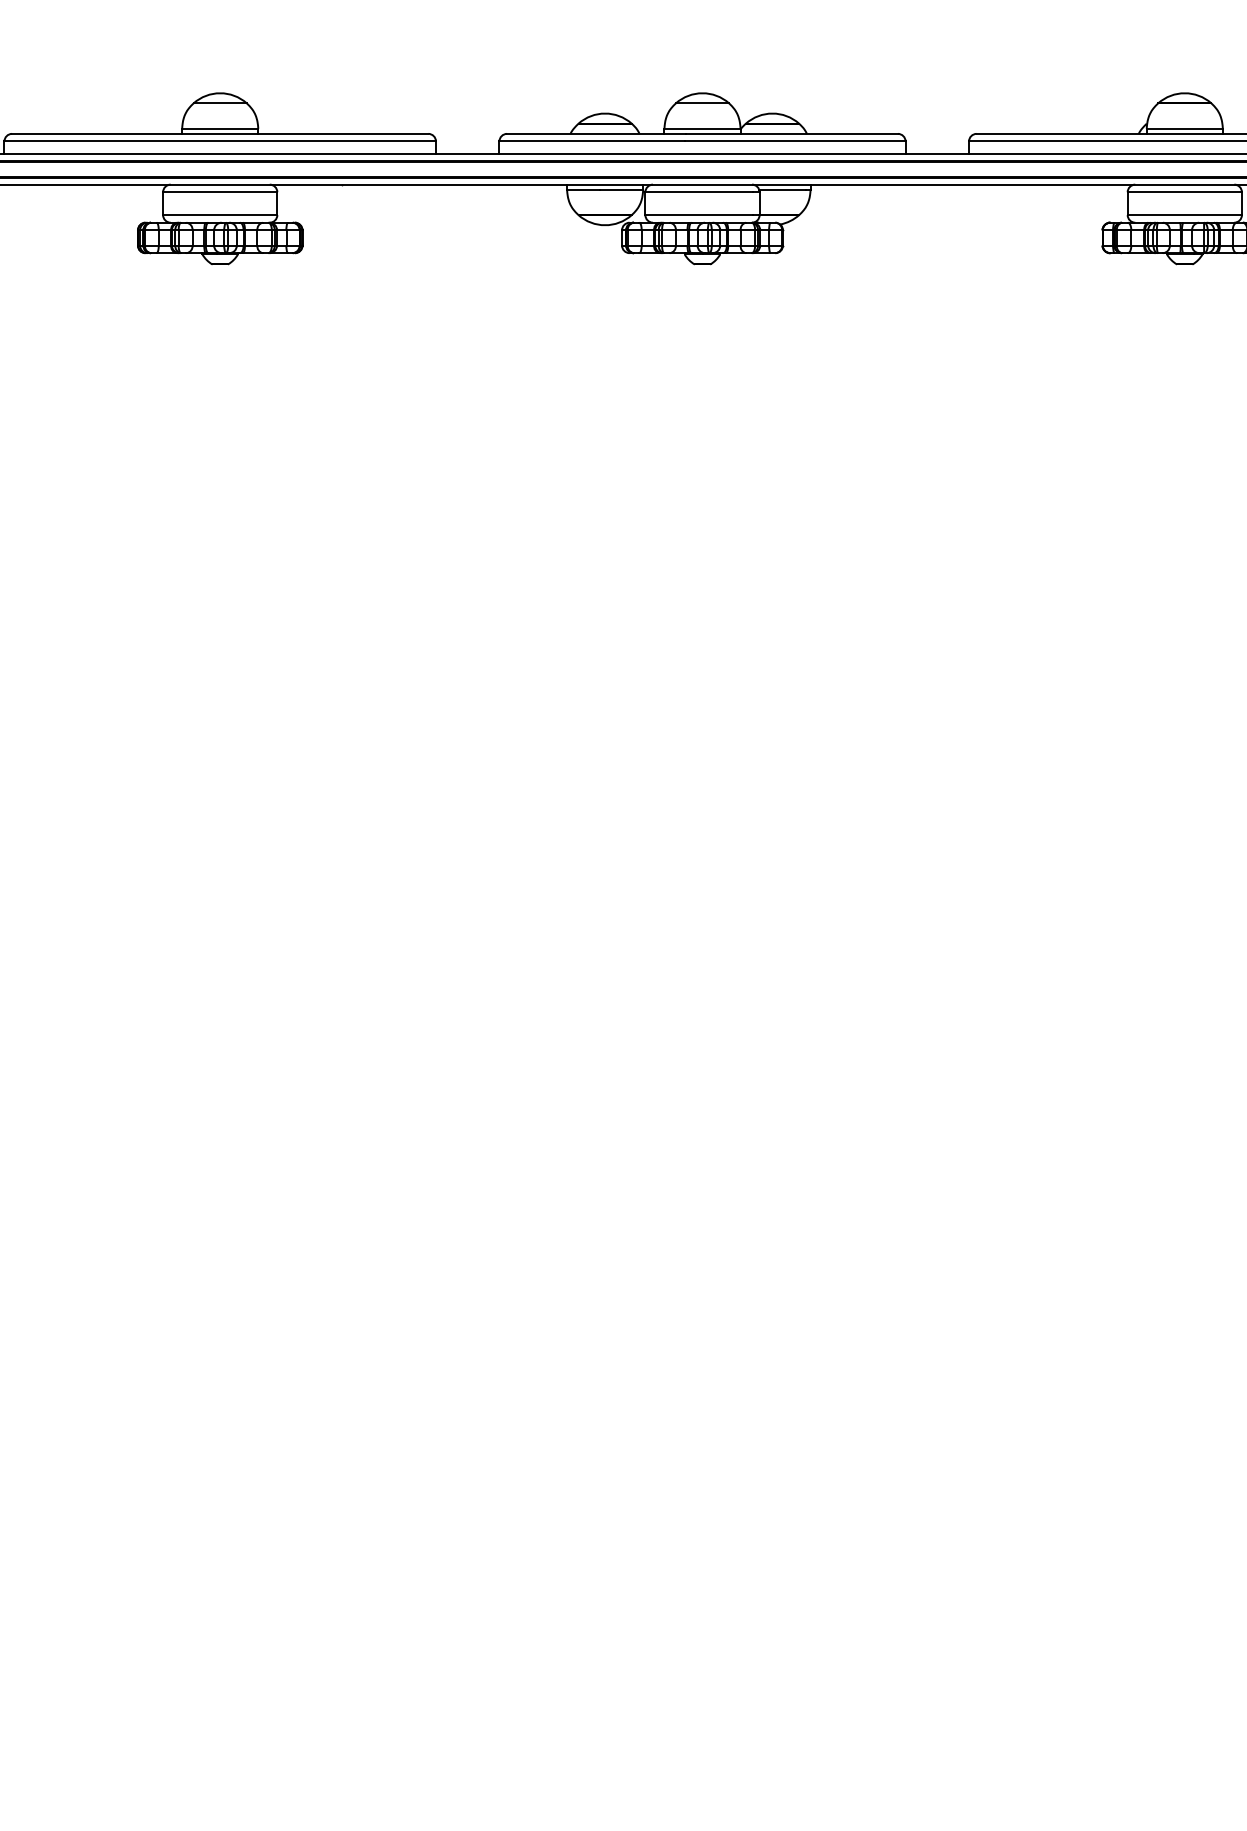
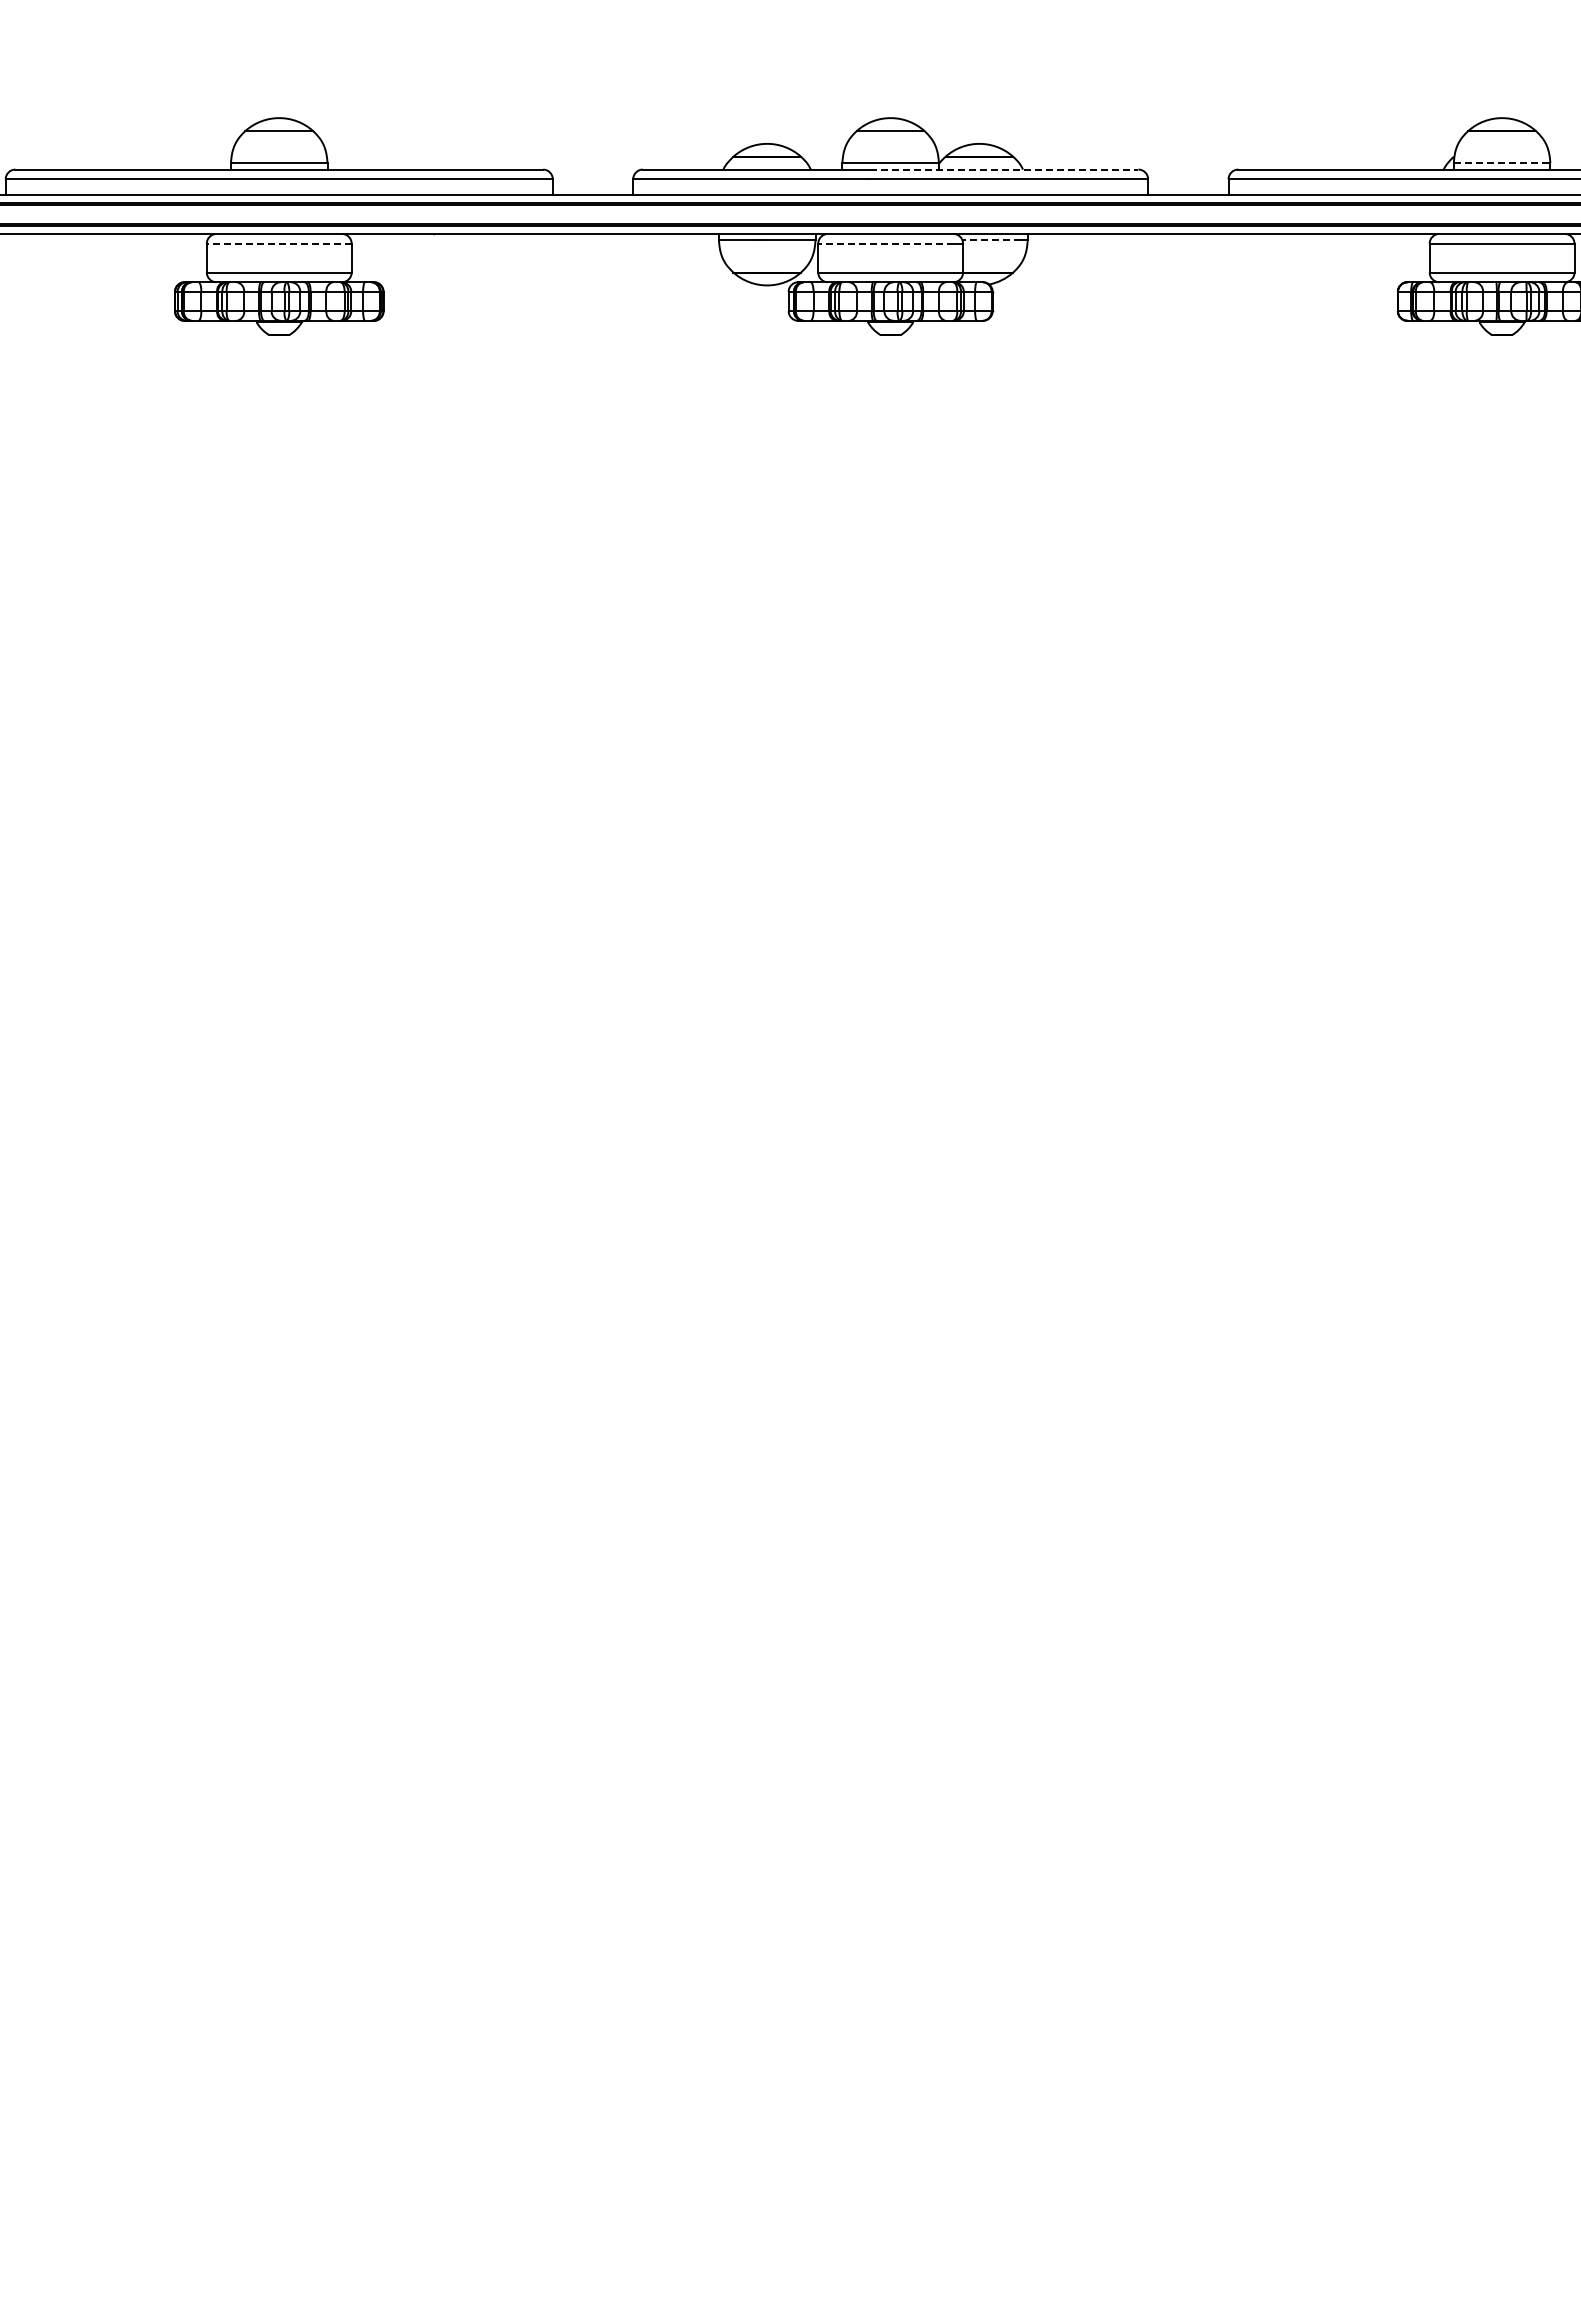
line: (1185, 129) -> (1502, 163), solid -> dashed
line: (792, 133) -> (1004, 169), solid -> dashed
line: (782, 189) -> (991, 240), solid -> dashed
line: (219, 192) -> (278, 243), solid -> dashed
line: (699, 192) -> (886, 243), solid -> dashed

